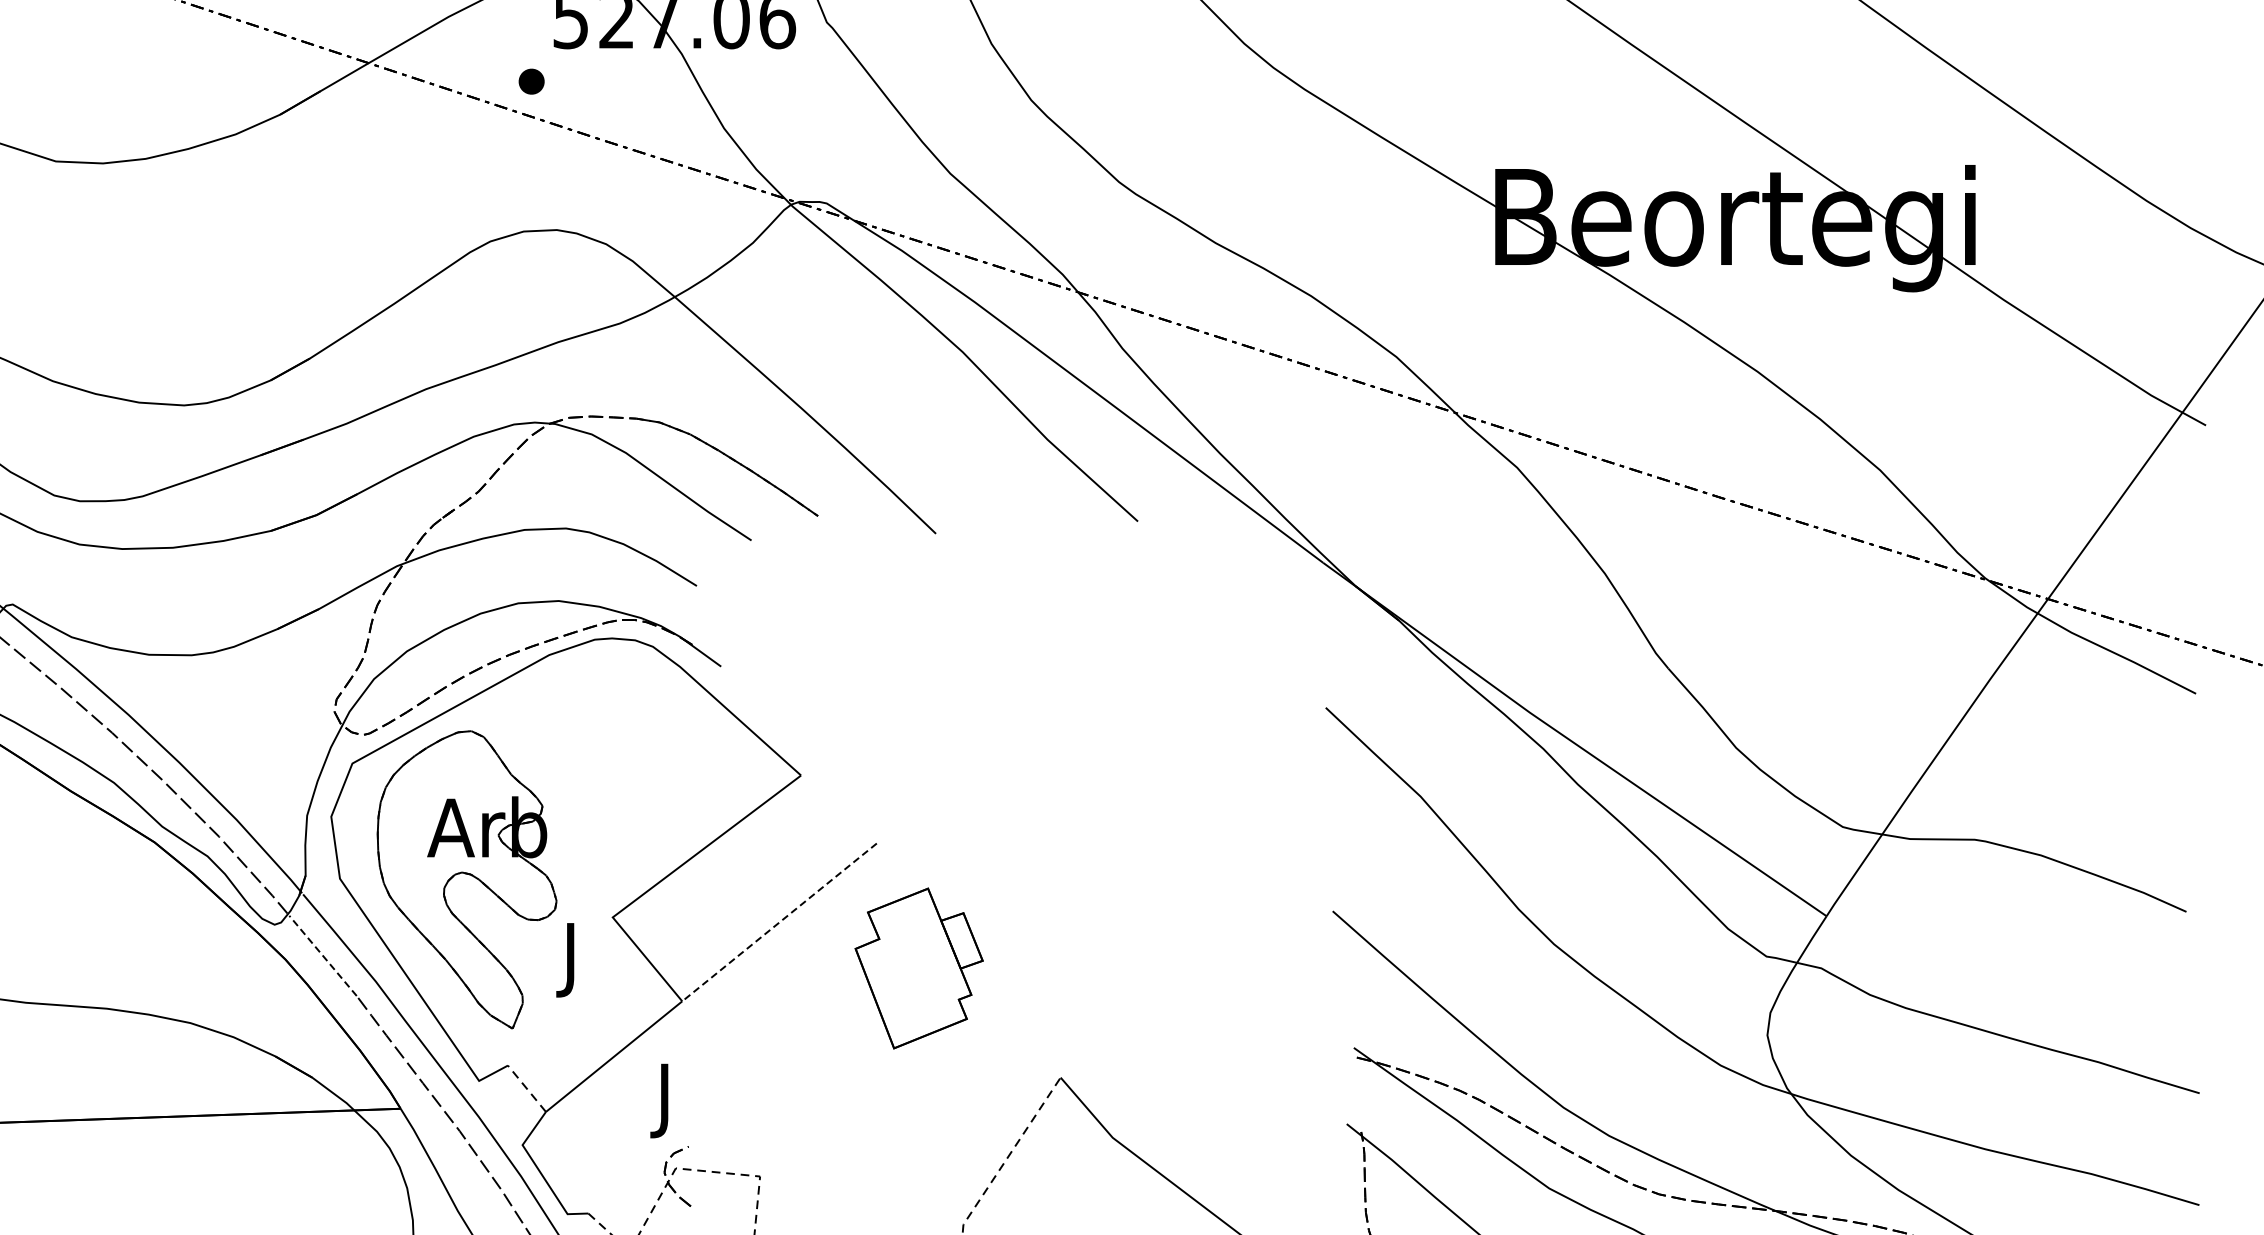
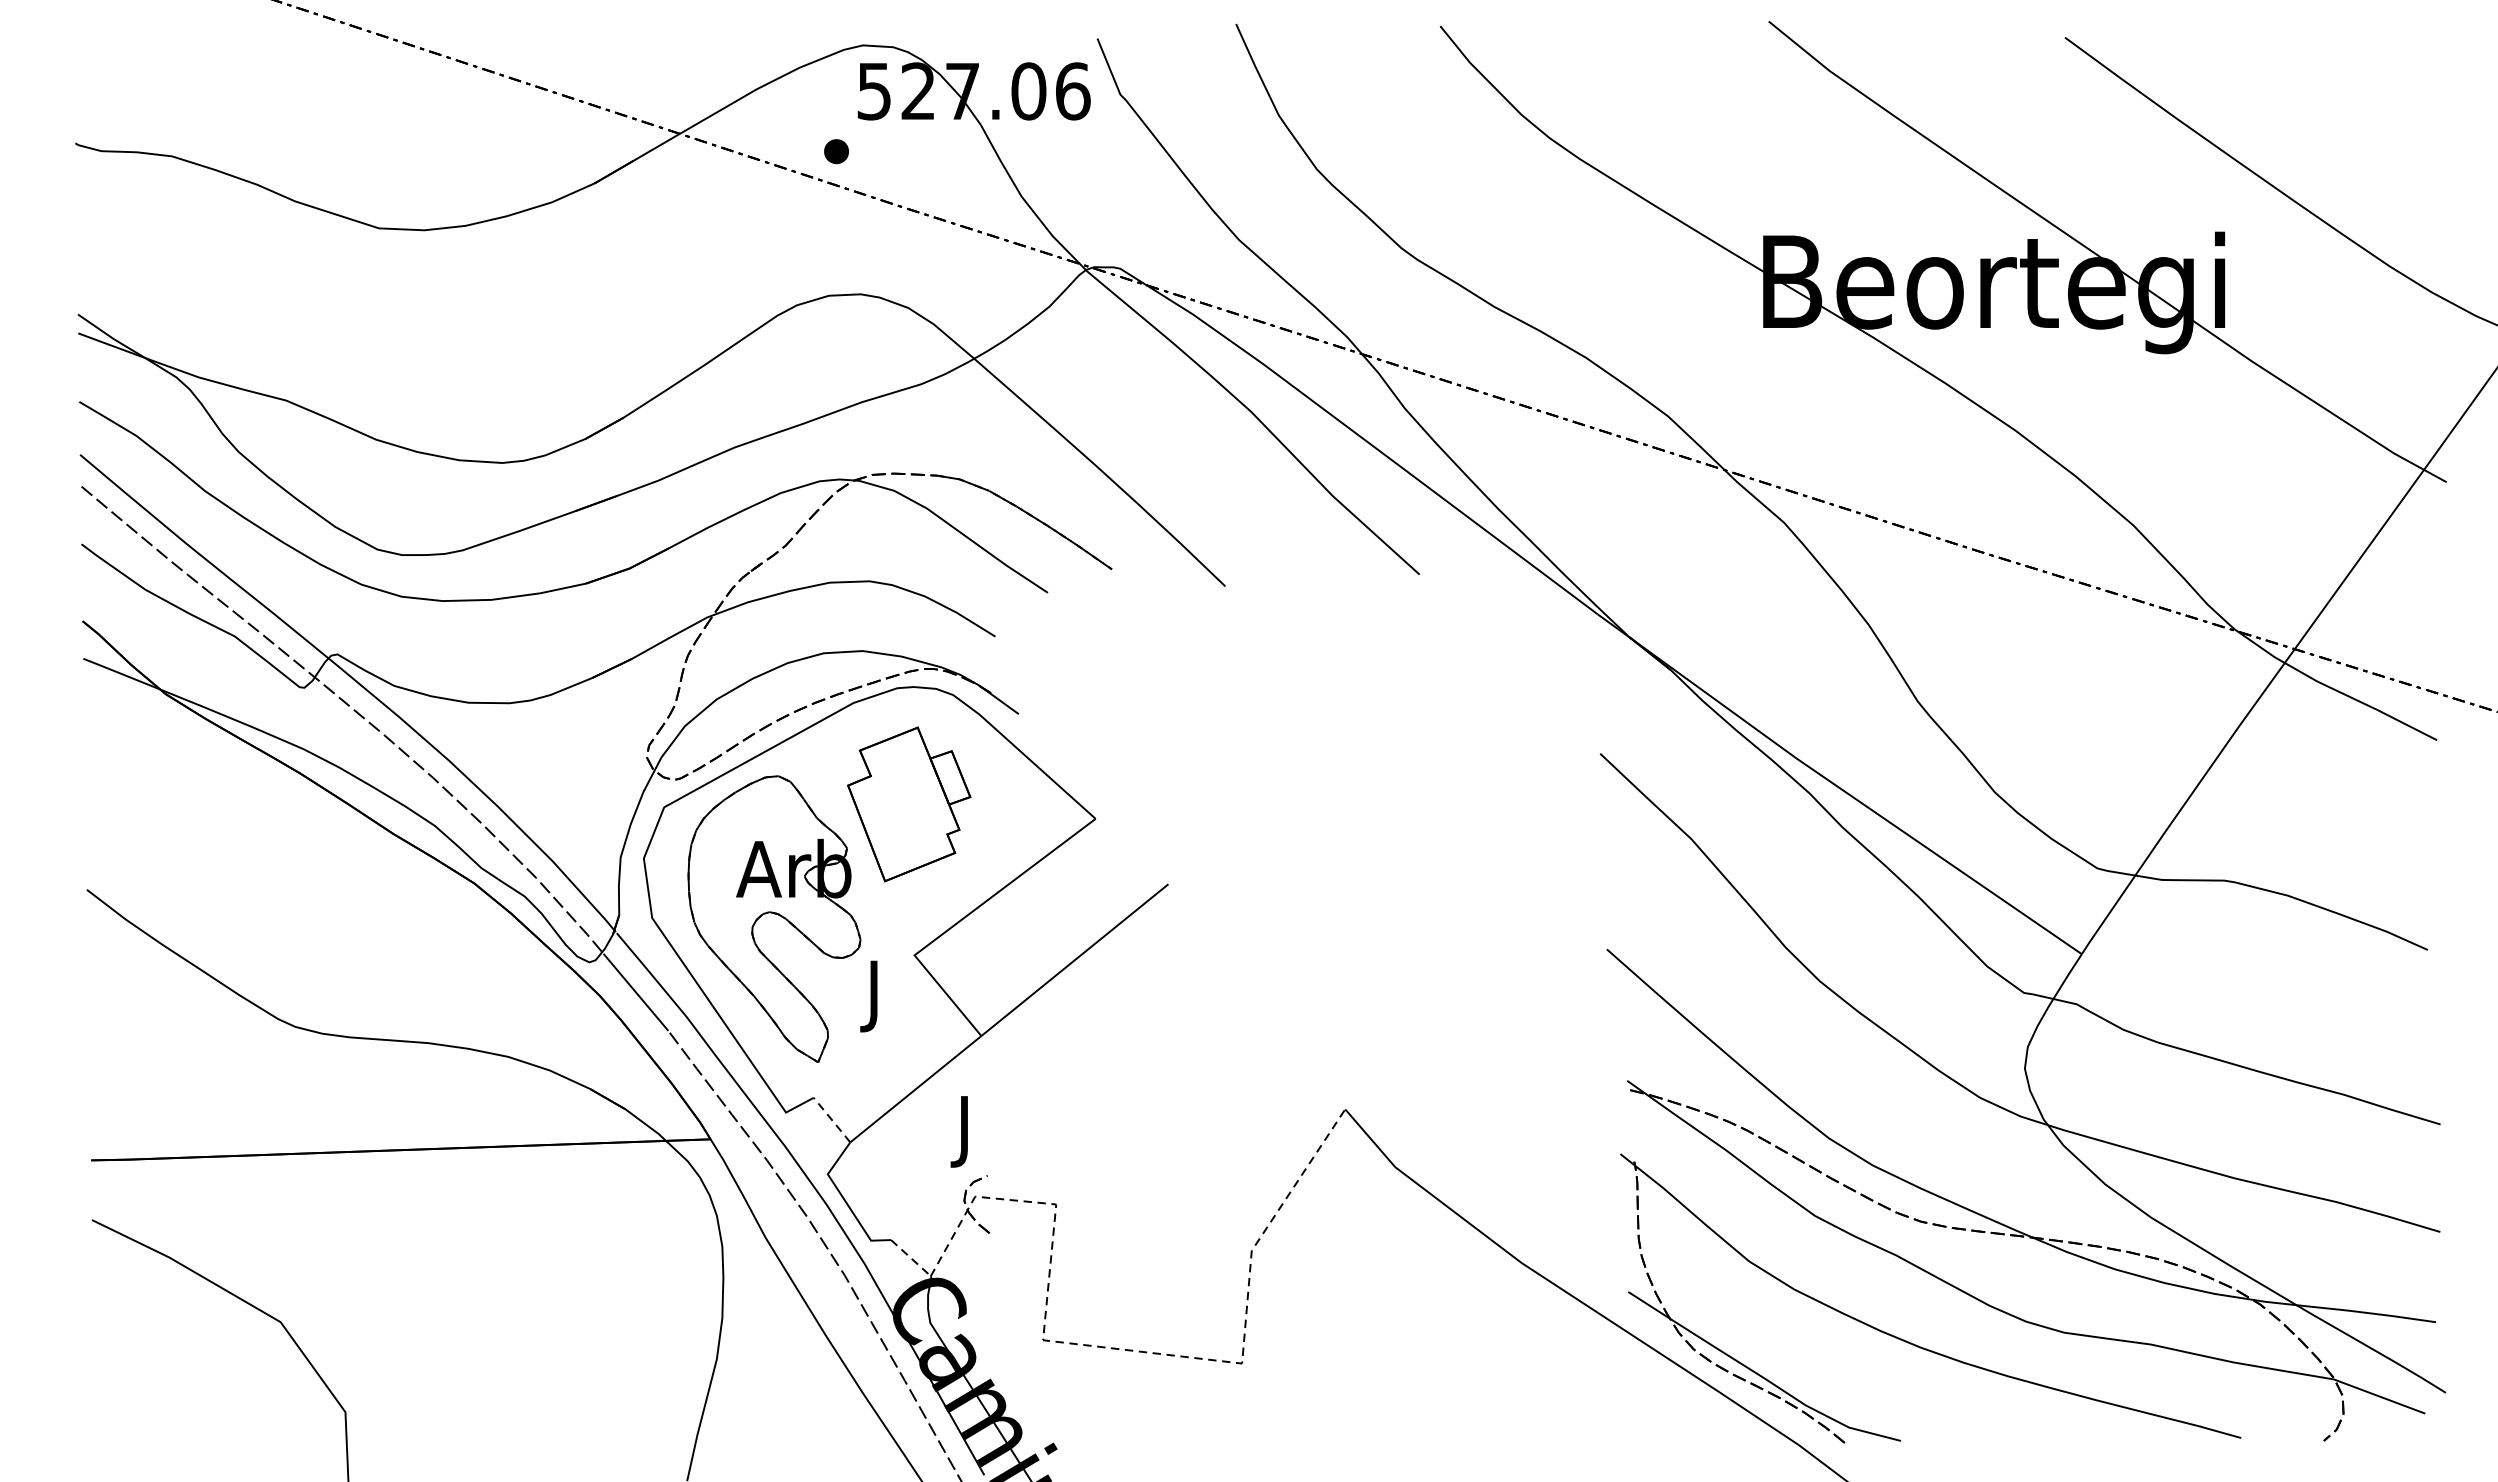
line: (779, 922) -> (1074, 960), dashed -> solid
line: (322, 955) -> (635, 991), dashed -> solid
part: (919, 968) -> (909, 804), moved

